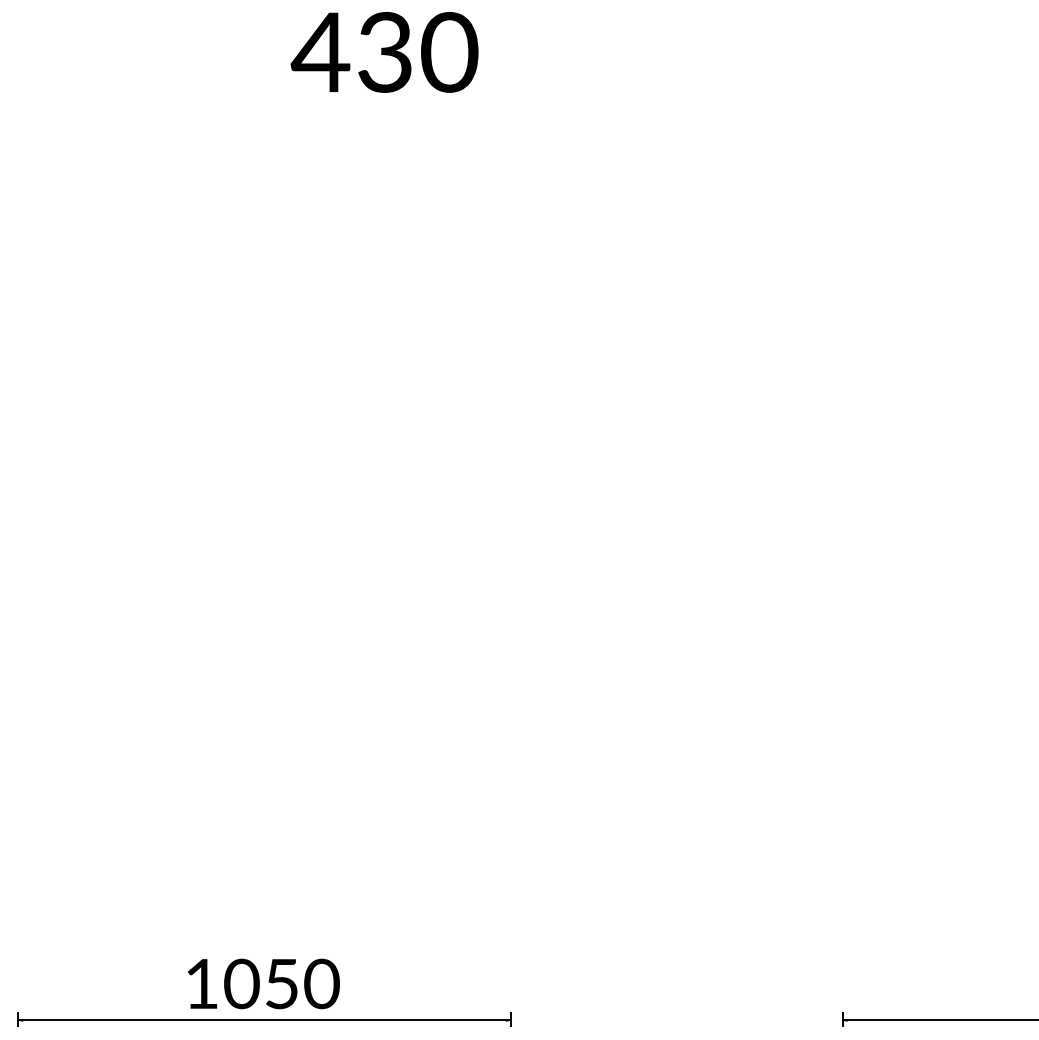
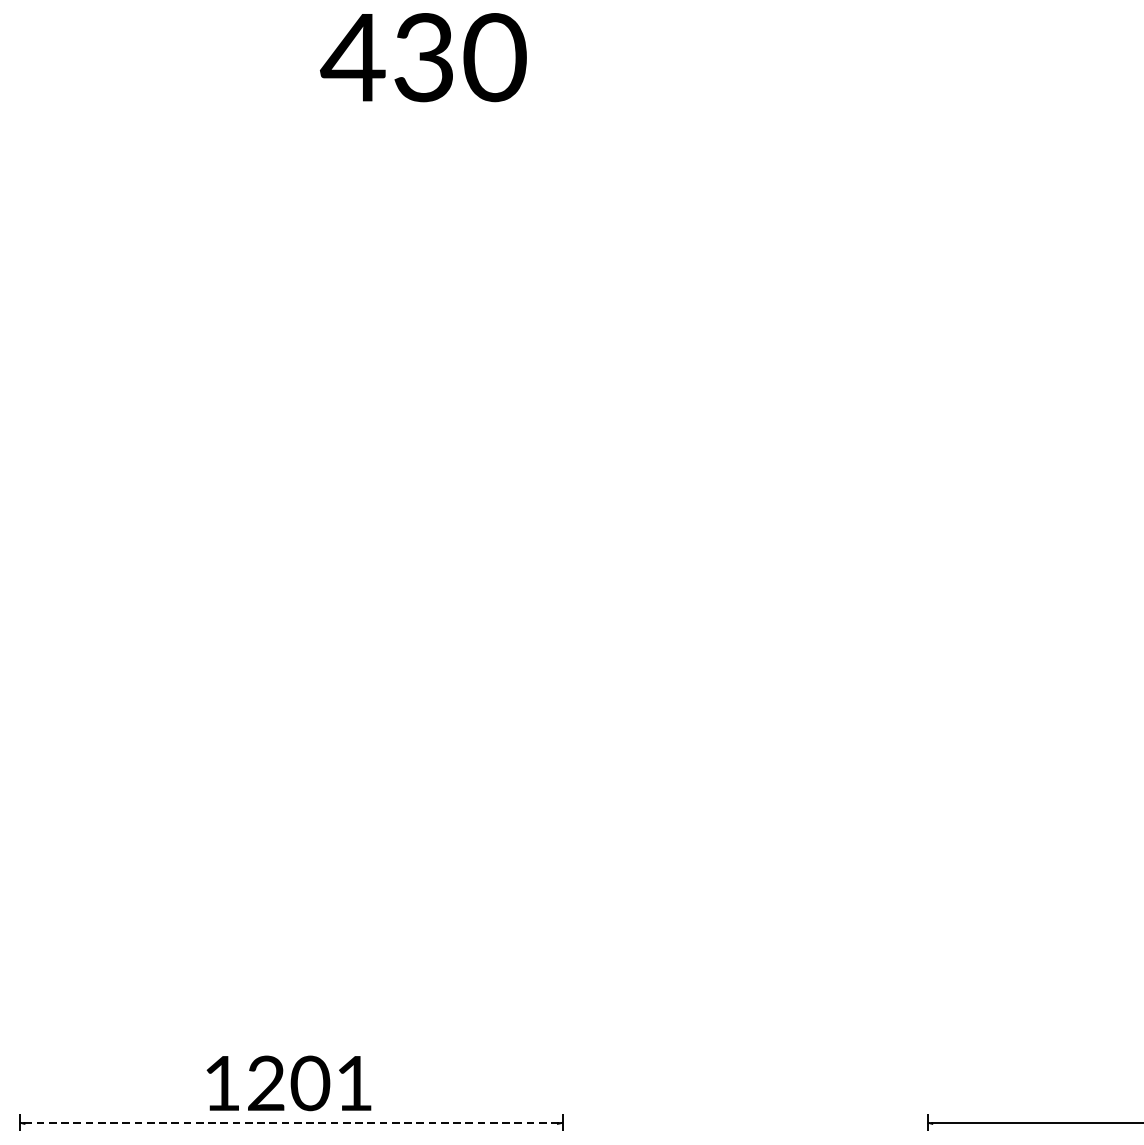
text: (281, 983) -> (309, 1082), 1050 -> 1201
line: (265, 1019) -> (292, 1122), solid -> dashed

